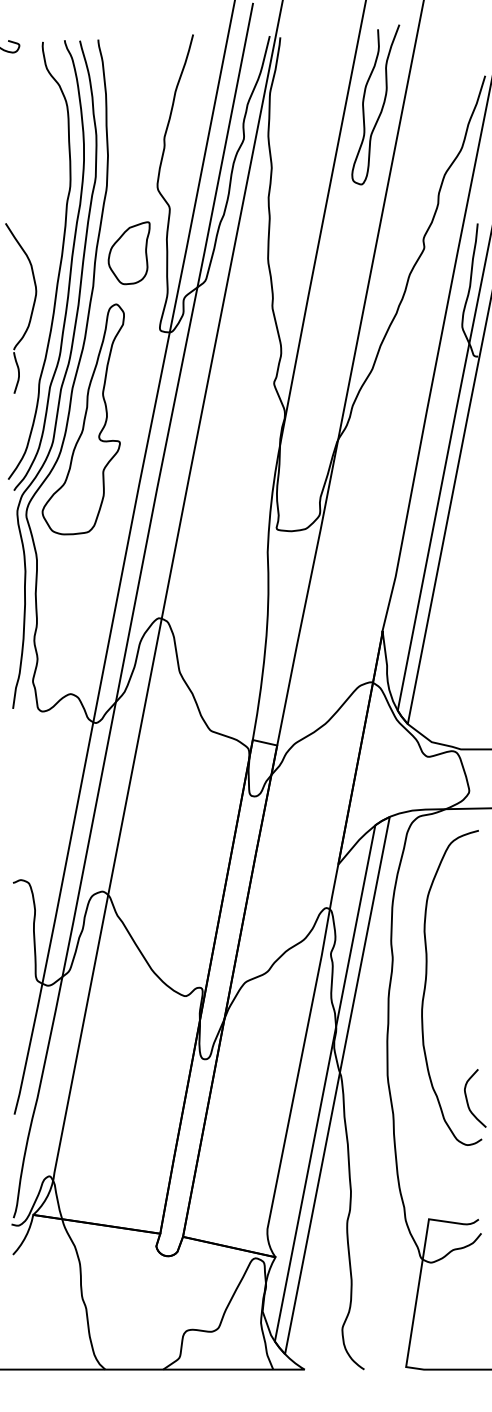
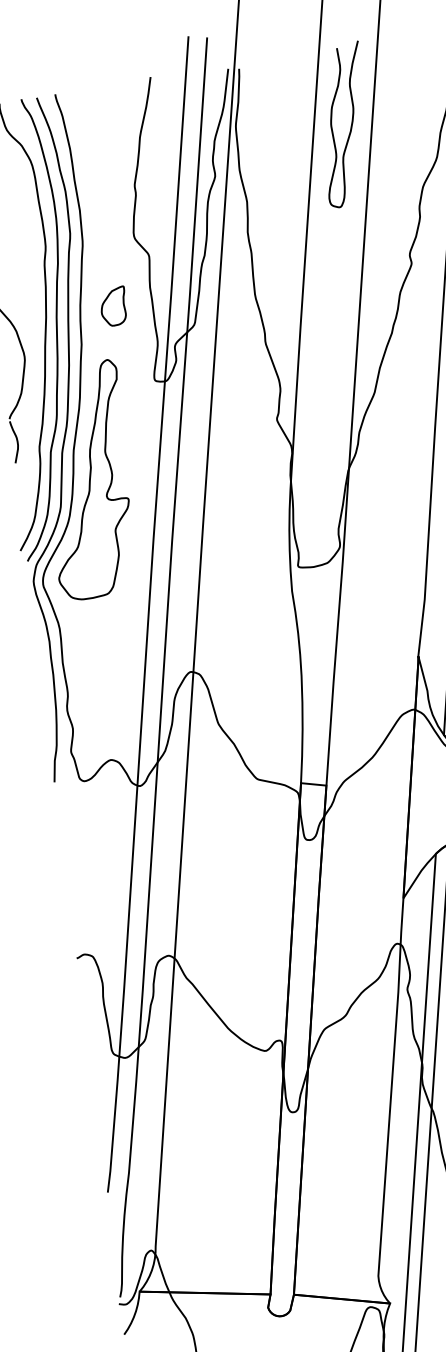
part: (128, 253) -> (113, 306), size x0.6

